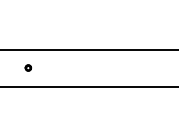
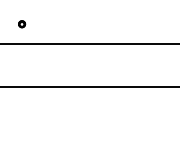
part: (27, 67) -> (21, 23), moved

